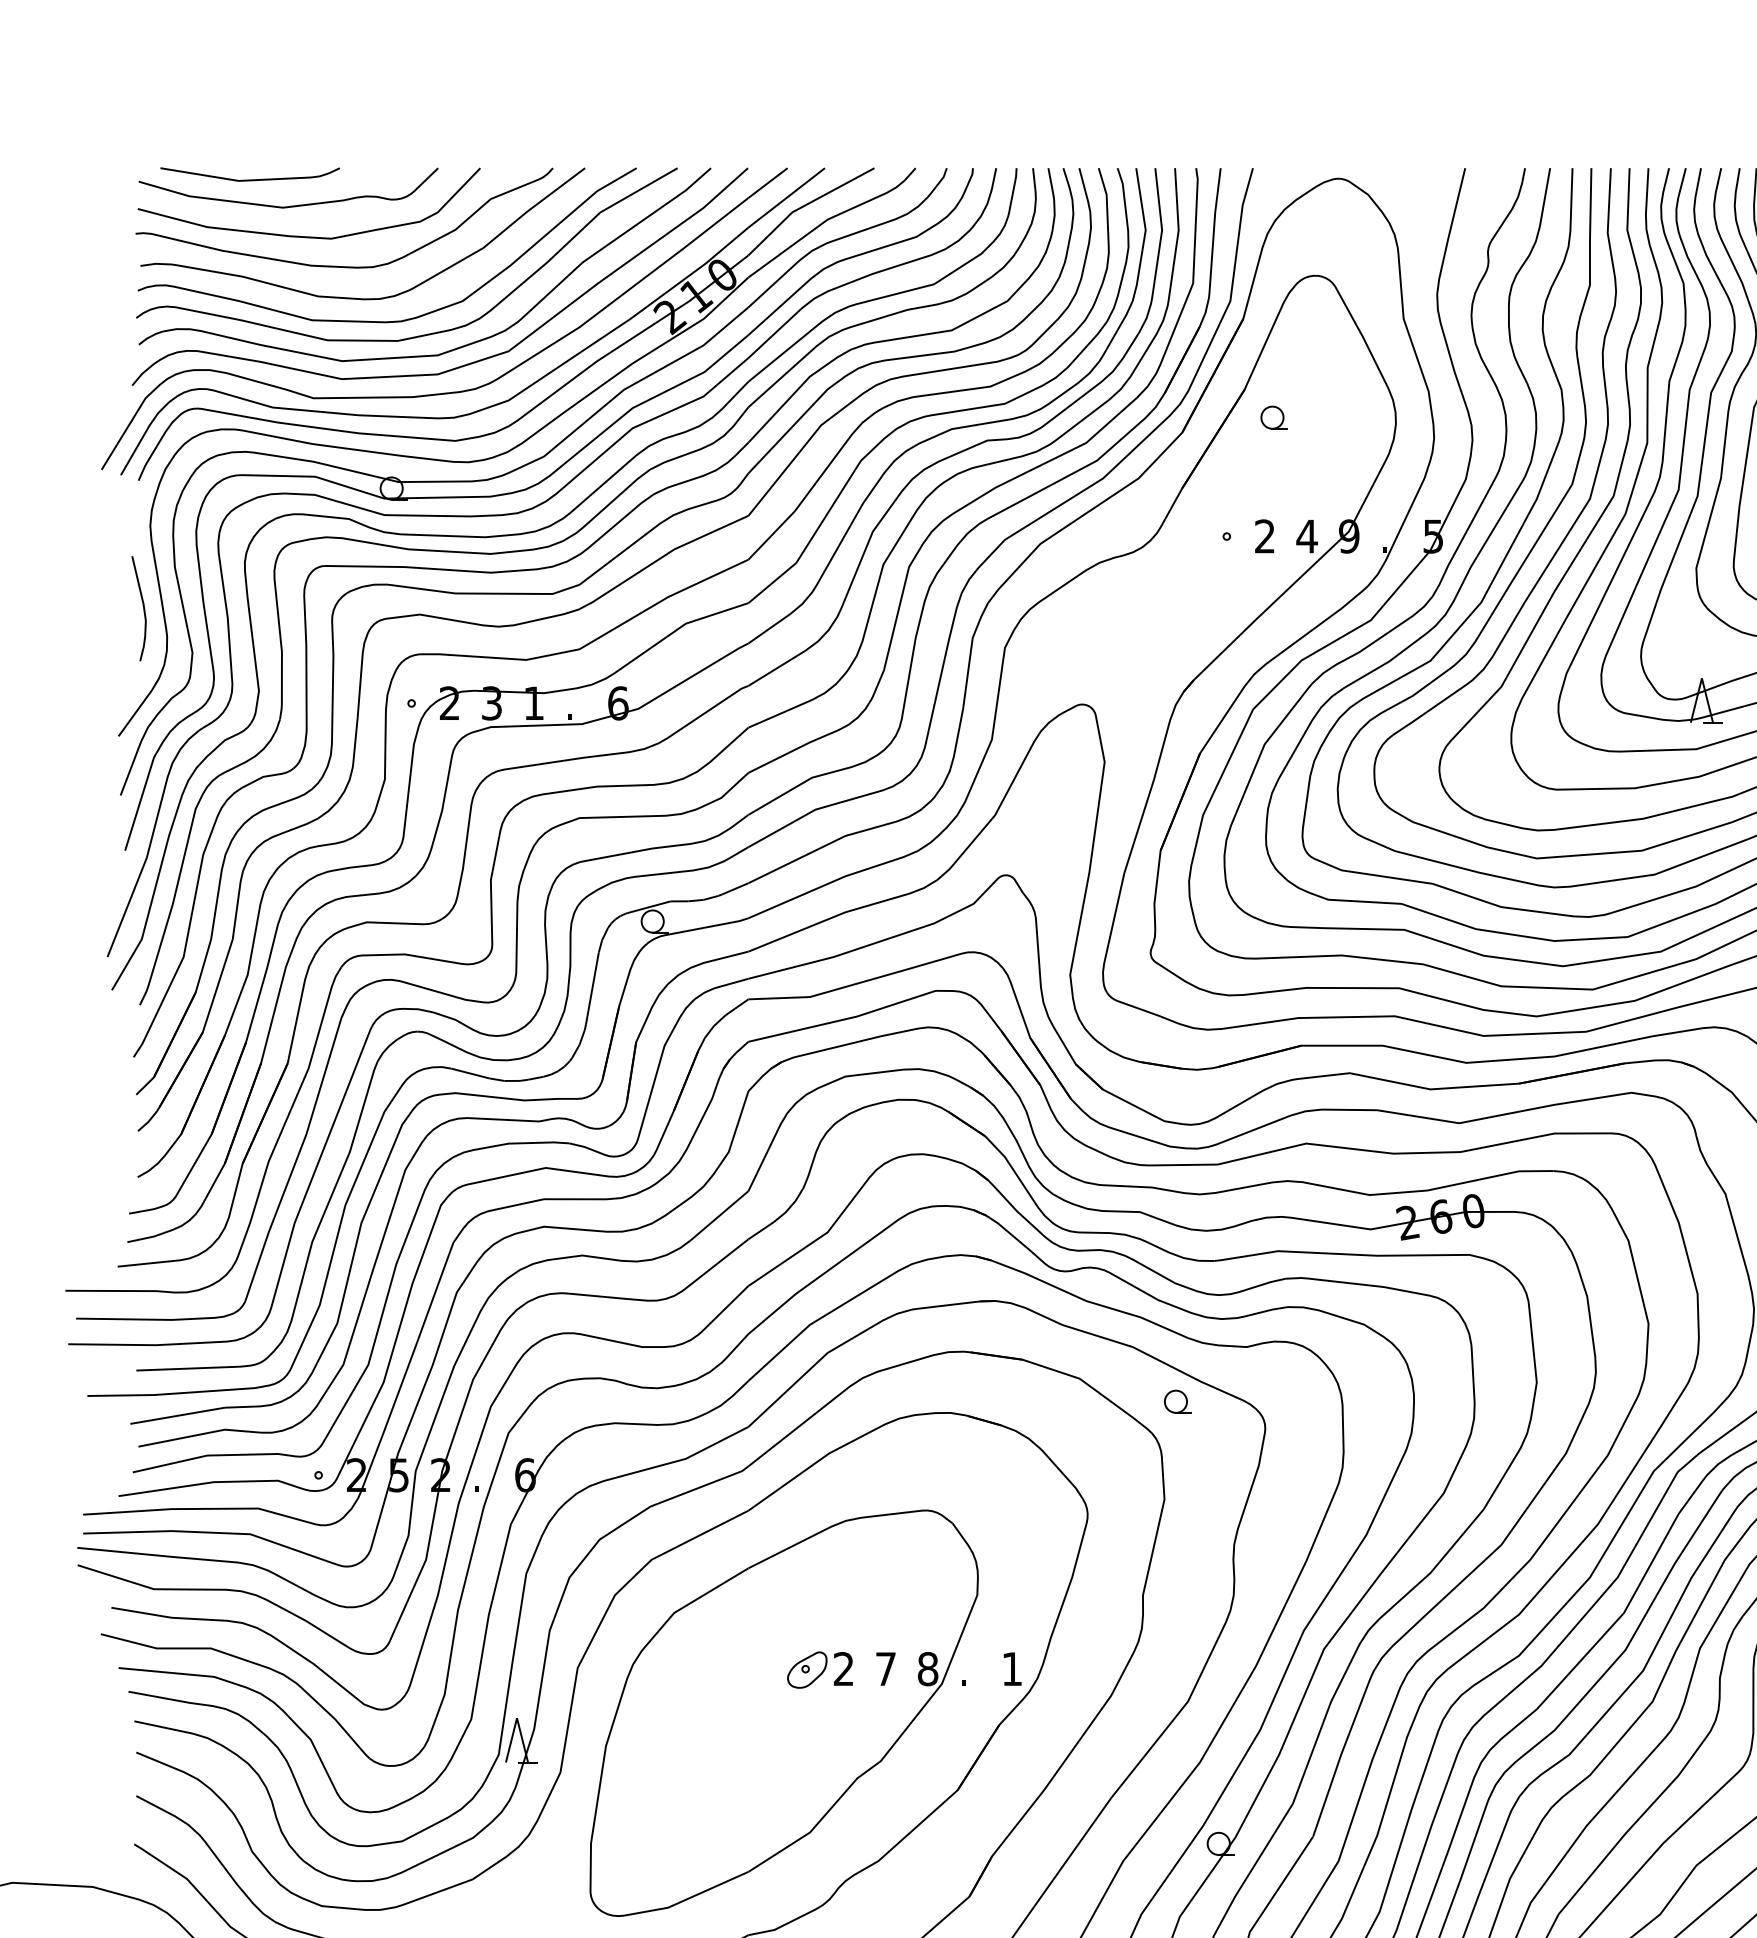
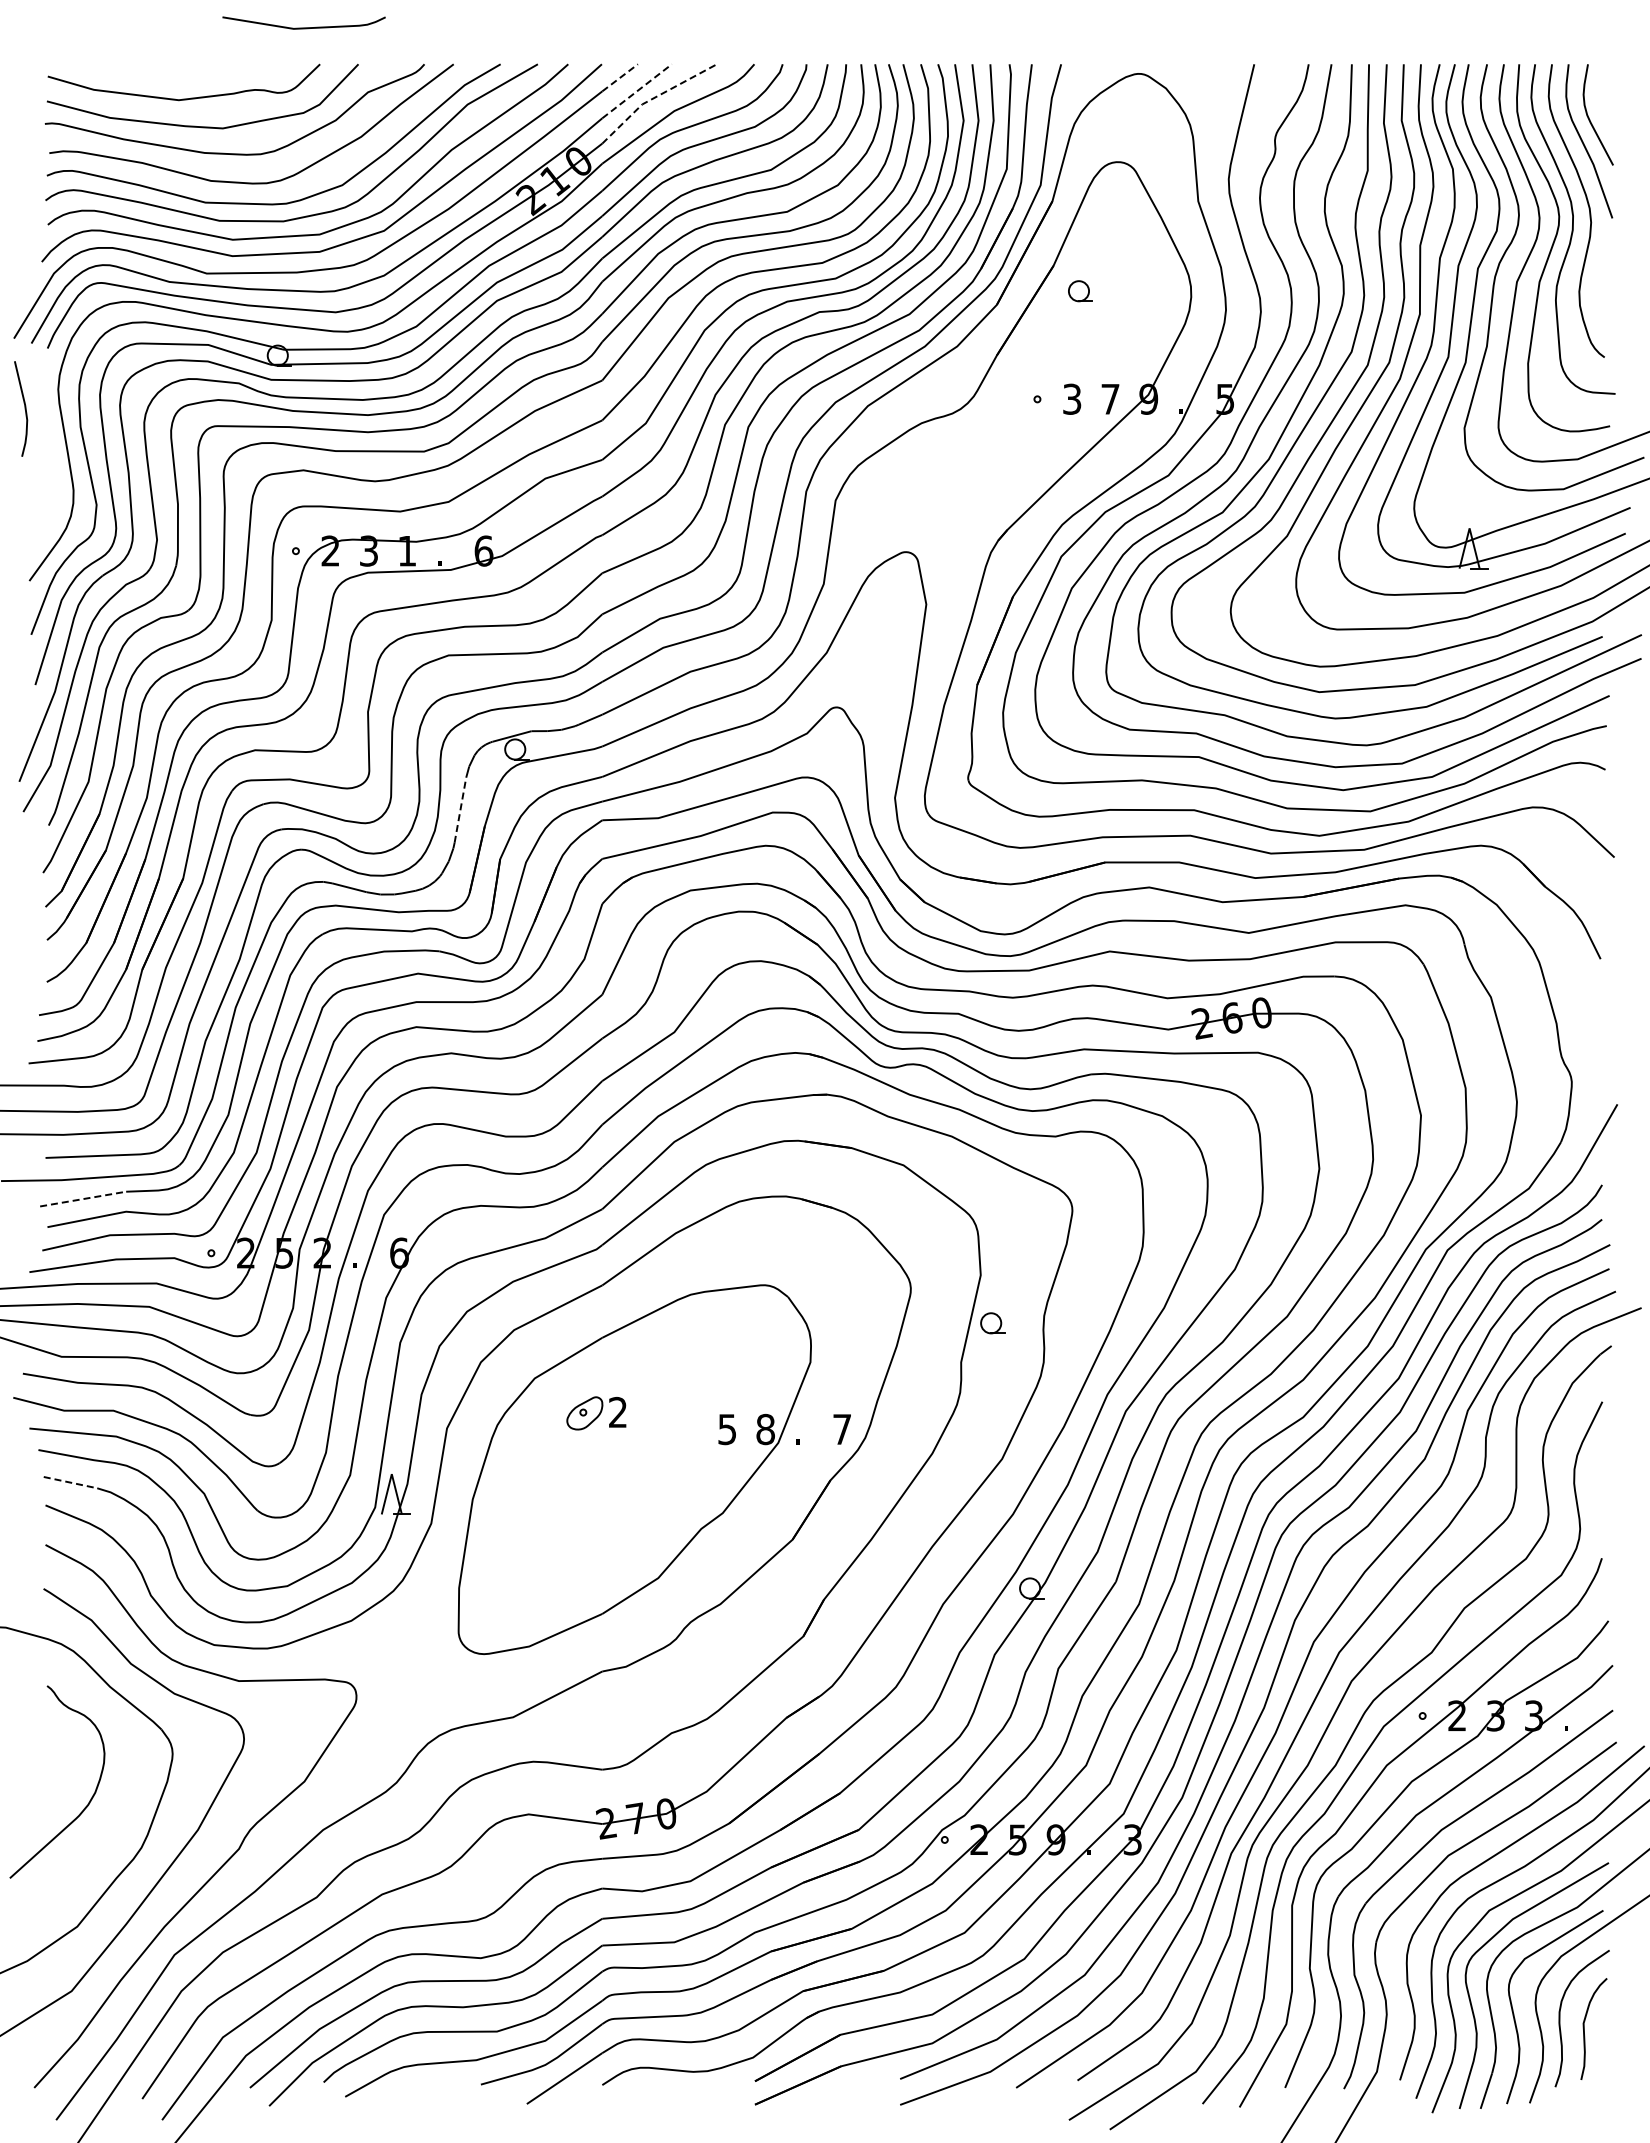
curve: (249, 179) -> (303, 27), moved
line: (768, 182) -> (620, 77), solid -> dashed
line: (787, 197) -> (637, 90), solid -> dashed
line: (805, 204) -> (654, 97), solid -> dashed
text: (1265, 535) -> (1072, 398), 2 -> 3
text: (1307, 536) -> (1110, 399), 4 -> 7
curve: (142, 608) -> (24, 408), moved
line: (592, 987) -> (460, 809), solid -> dashed
part: (1177, 1401) -> (992, 1323), moved
line: (178, 1416) -> (83, 1199), solid -> dashed
text: (886, 1669) -> (727, 1429), 7 -> 5
text: (1011, 1669) -> (841, 1429), 1 -> 7
part: (820, 1670) -> (596, 1413), moved
line: (163, 1727) -> (70, 1482), solid -> dashed

